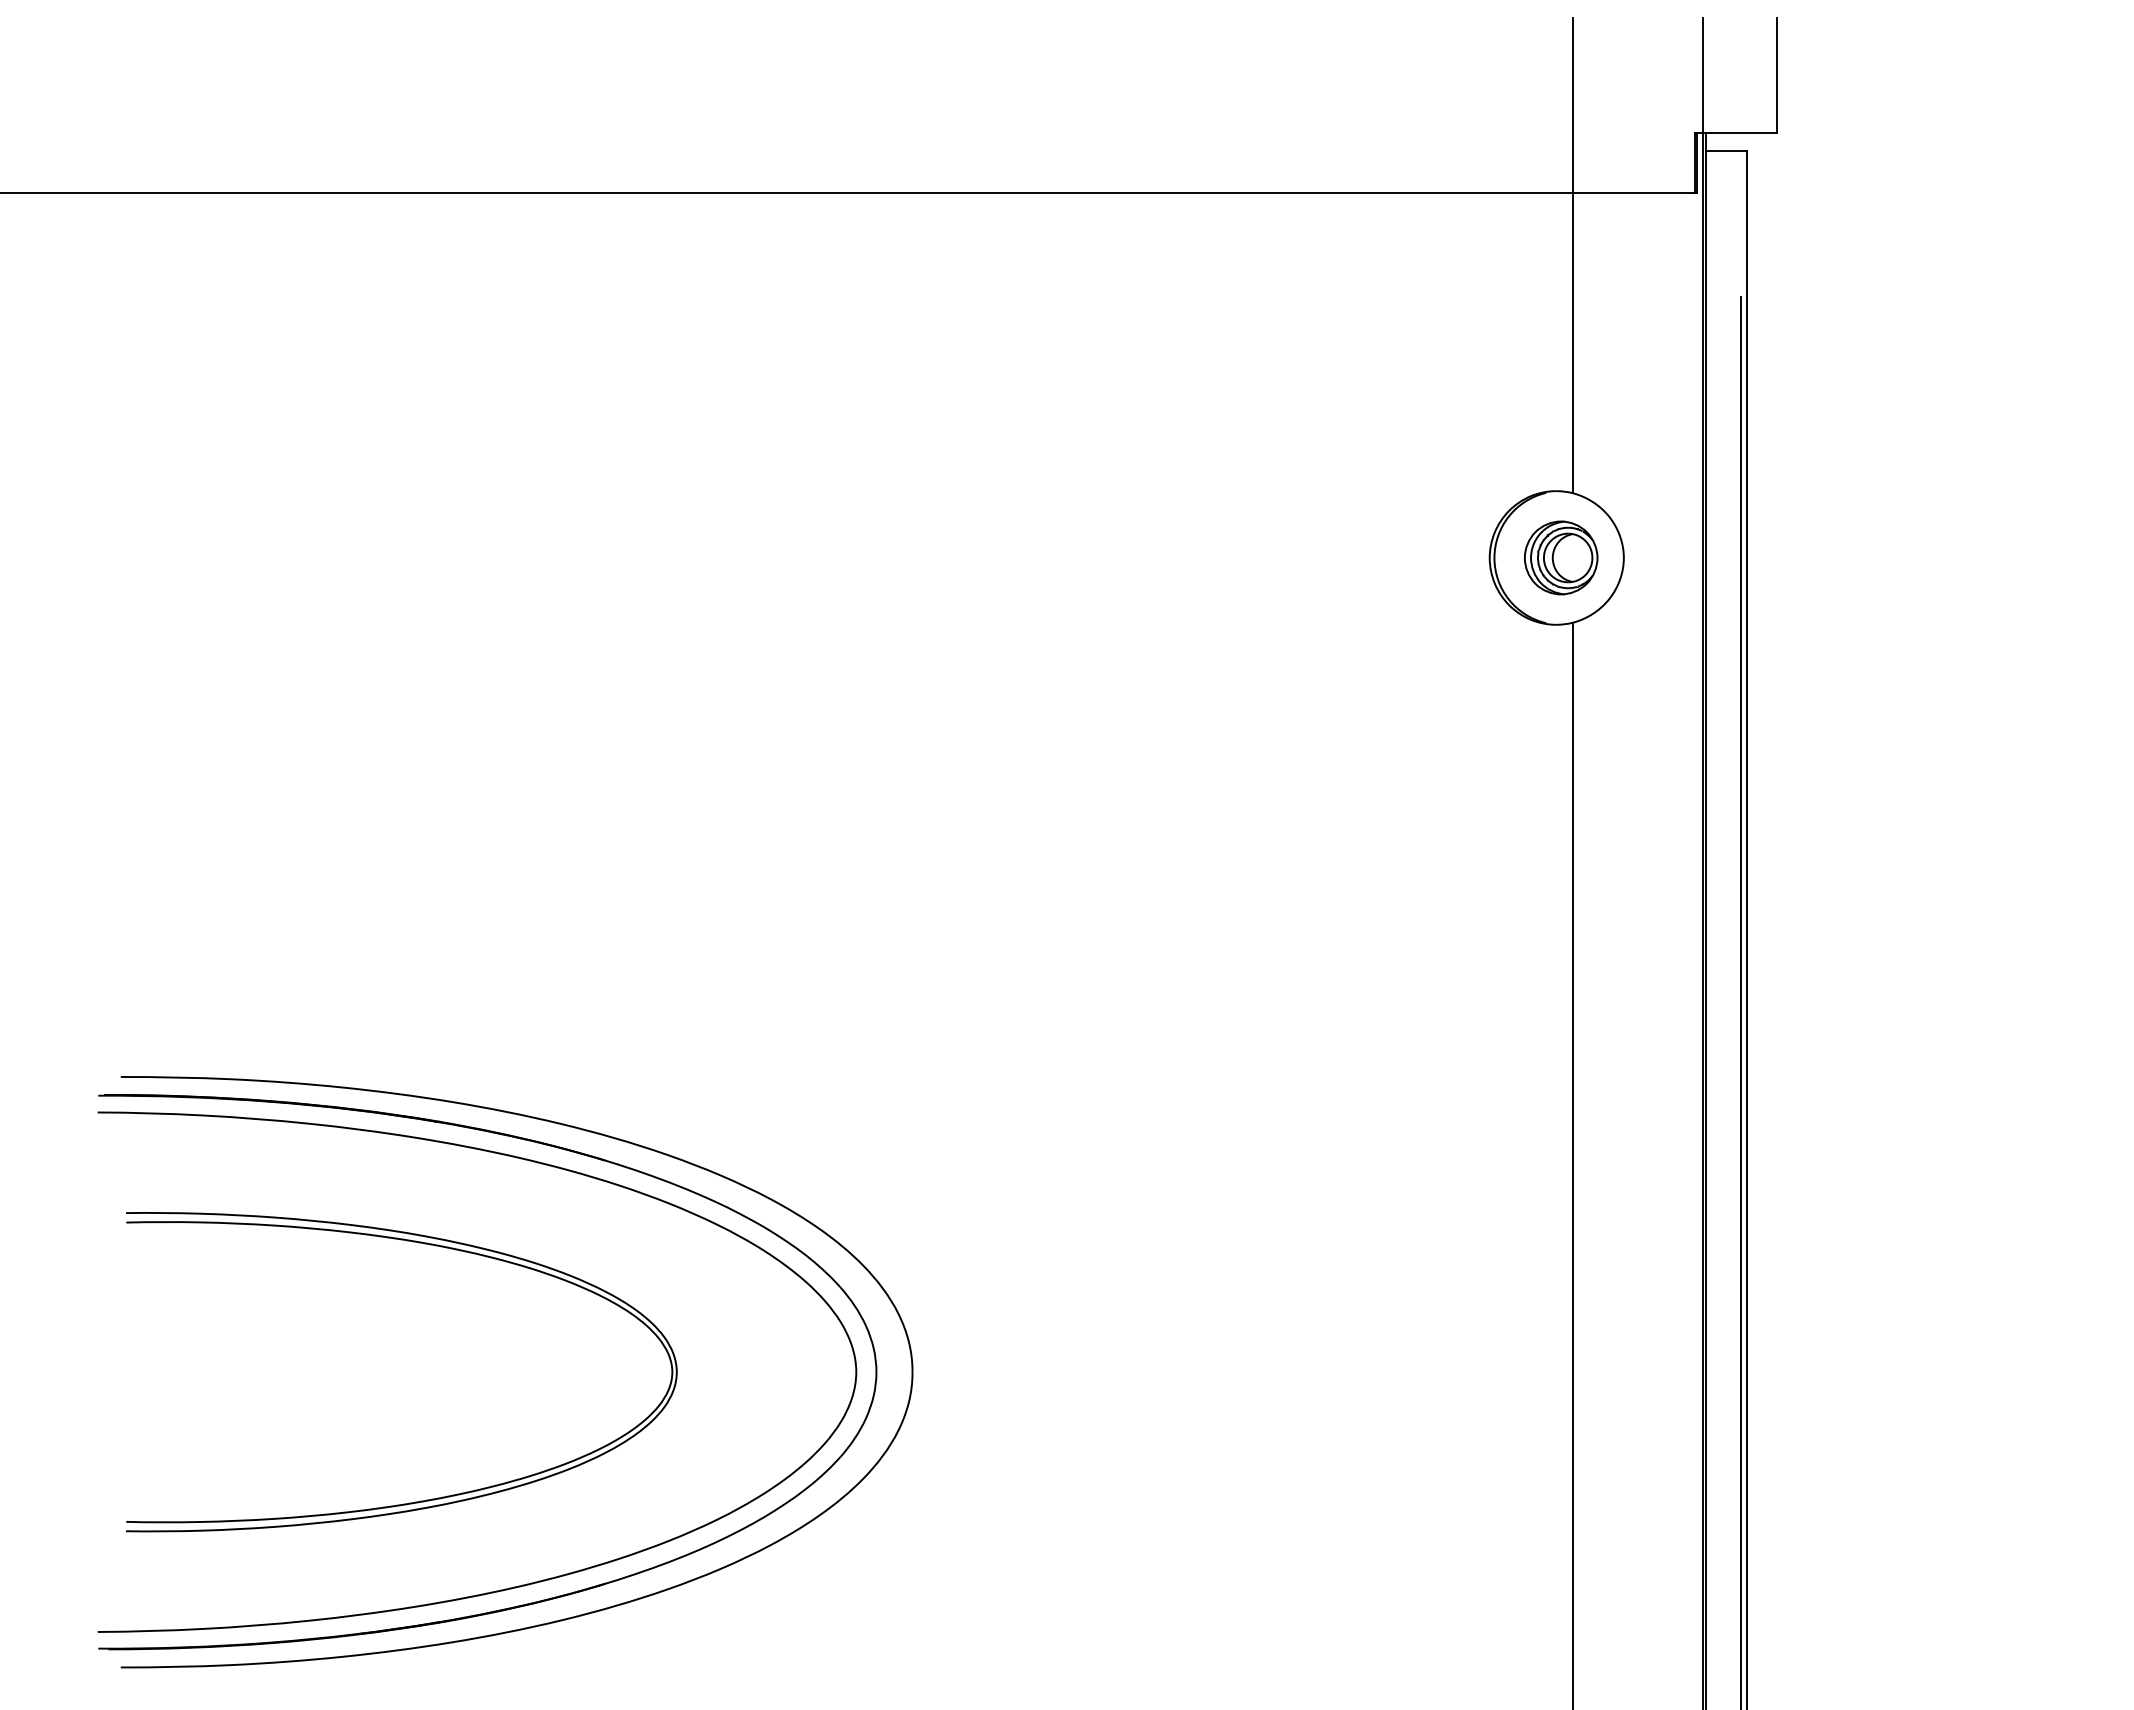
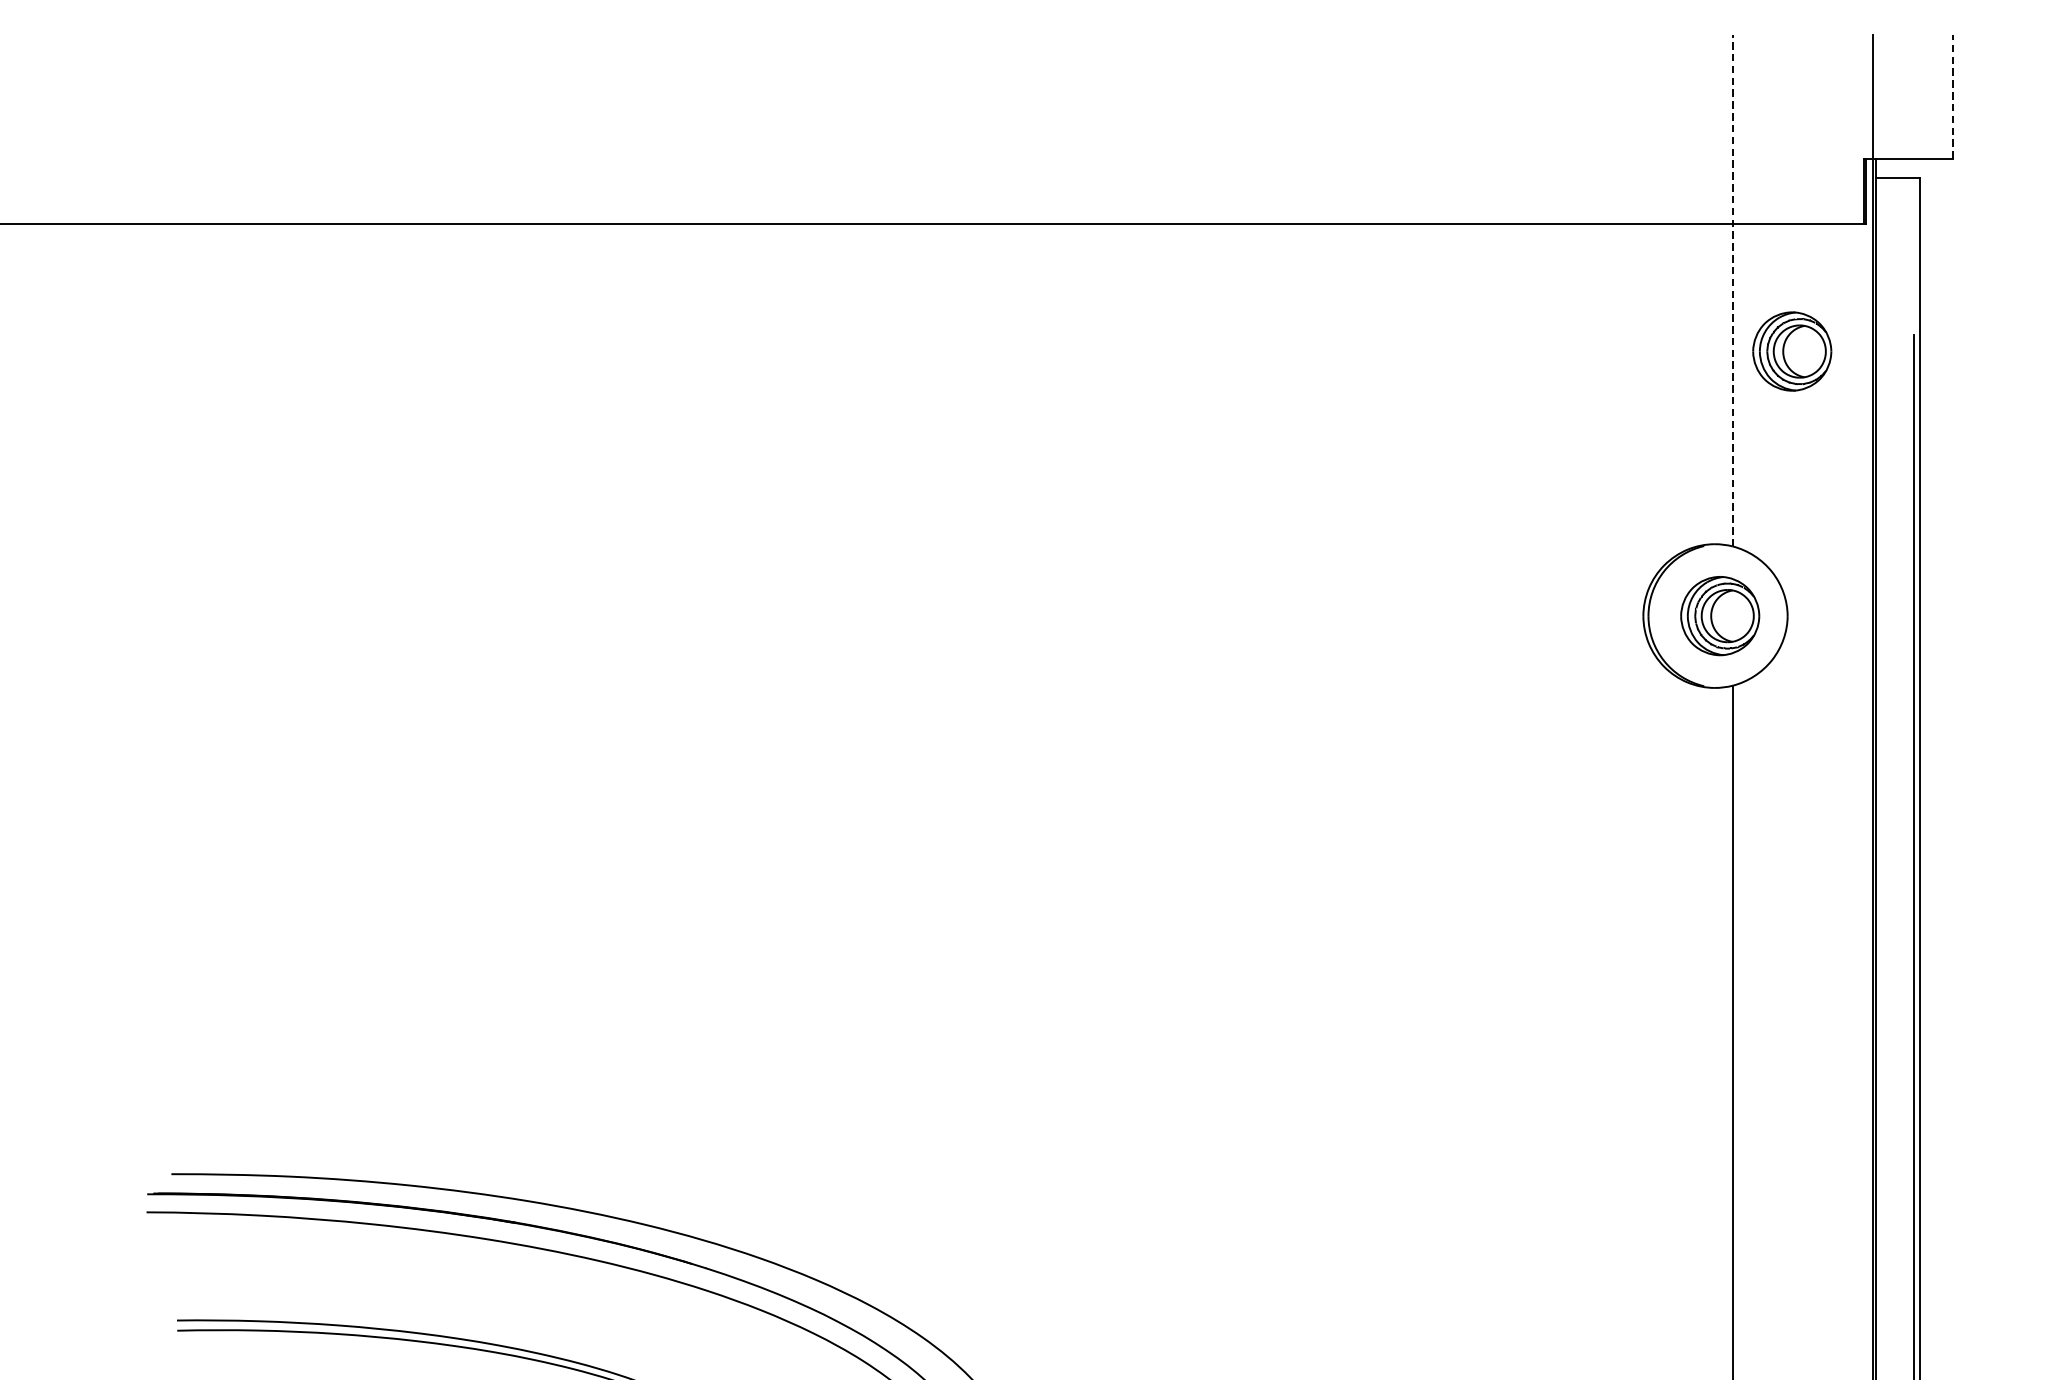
line: (1777, 75) -> (1952, 97), solid -> dashed
line: (1572, 255) -> (1732, 290), solid -> dashed
part: (1628, 311) -> (1792, 351), added

